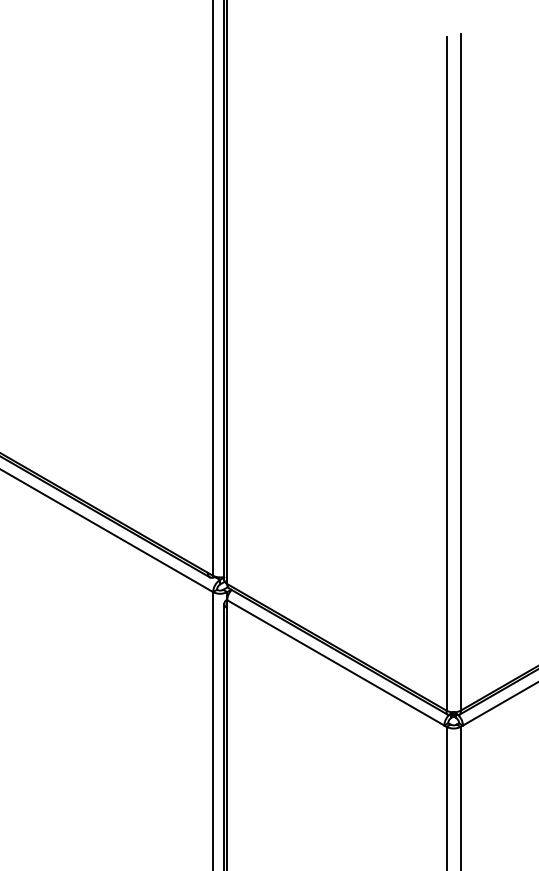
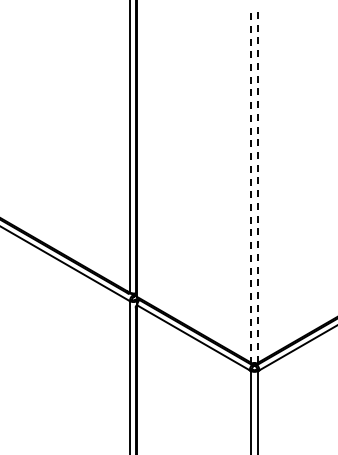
line: (461, 370) -> (258, 186), solid -> dashed
line: (445, 372) -> (250, 187), solid -> dashed

